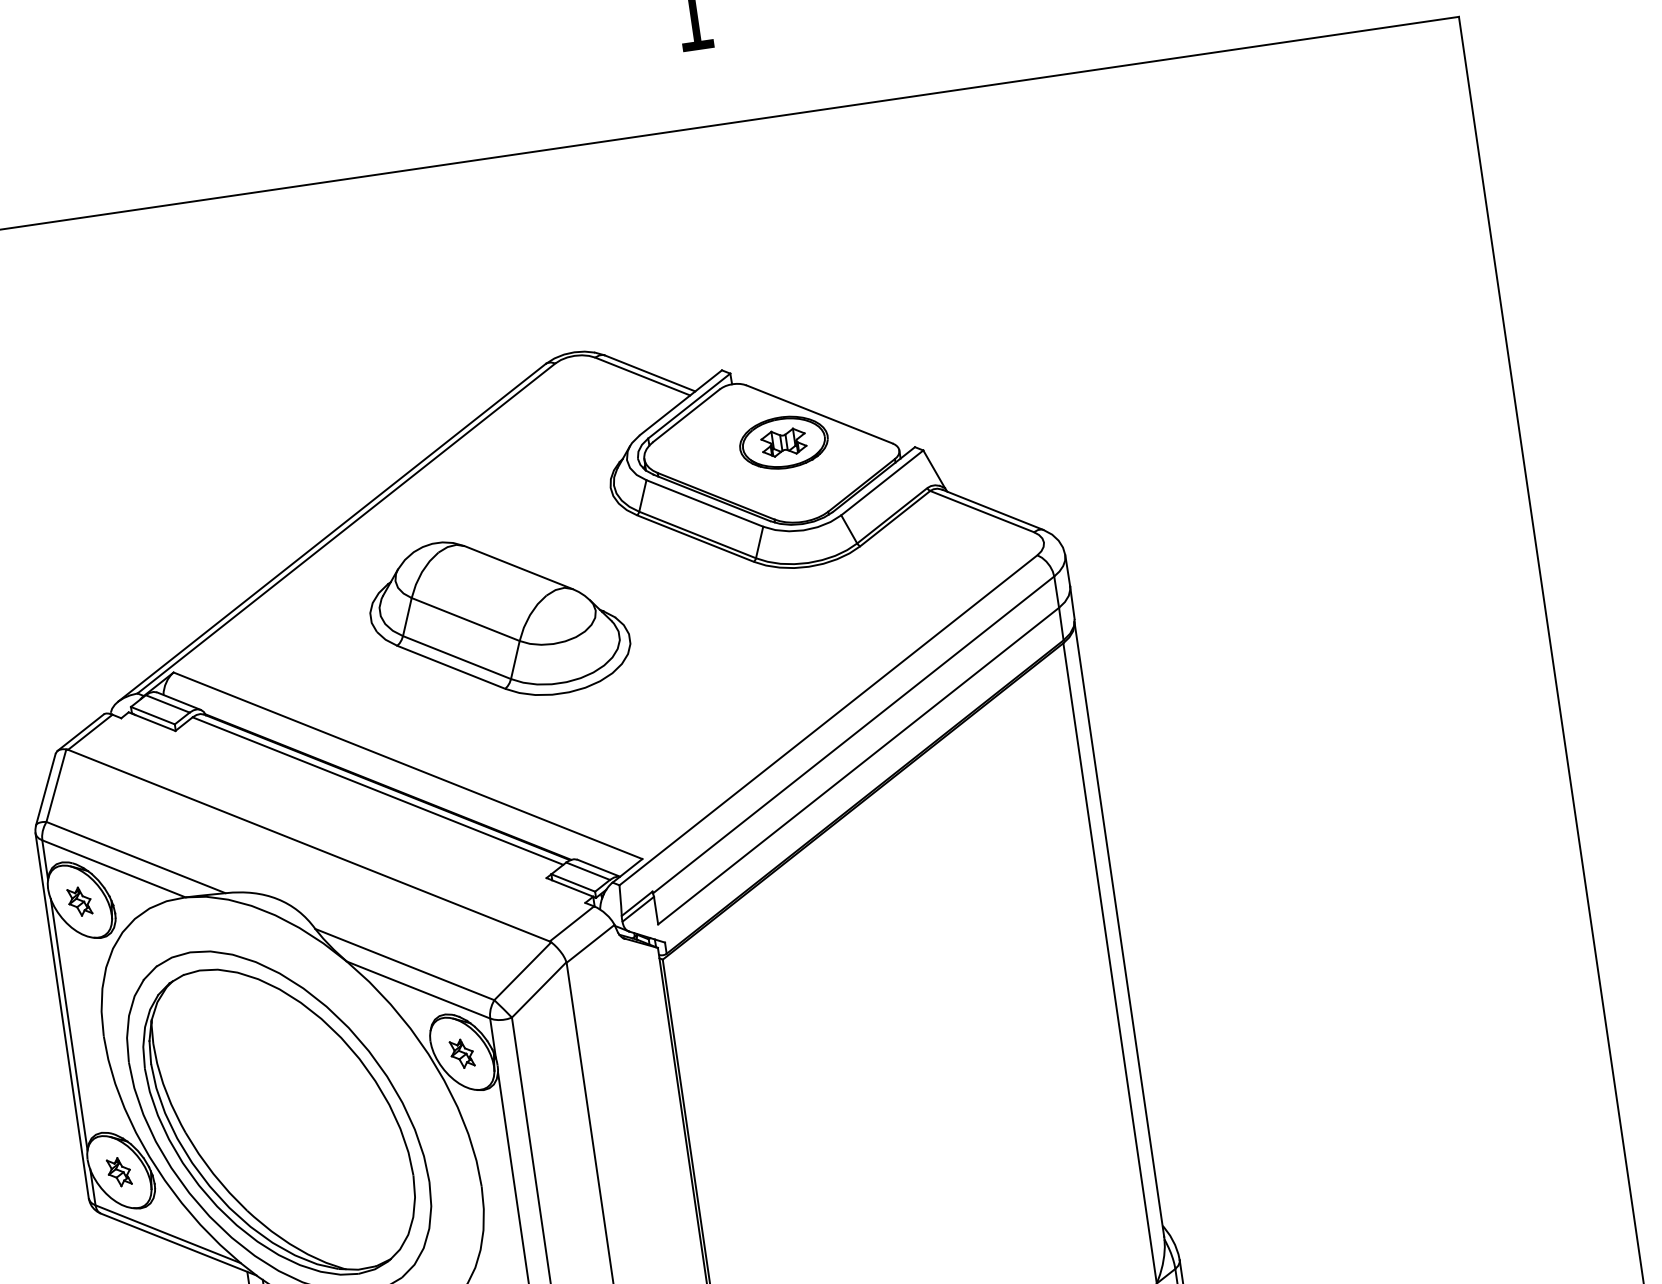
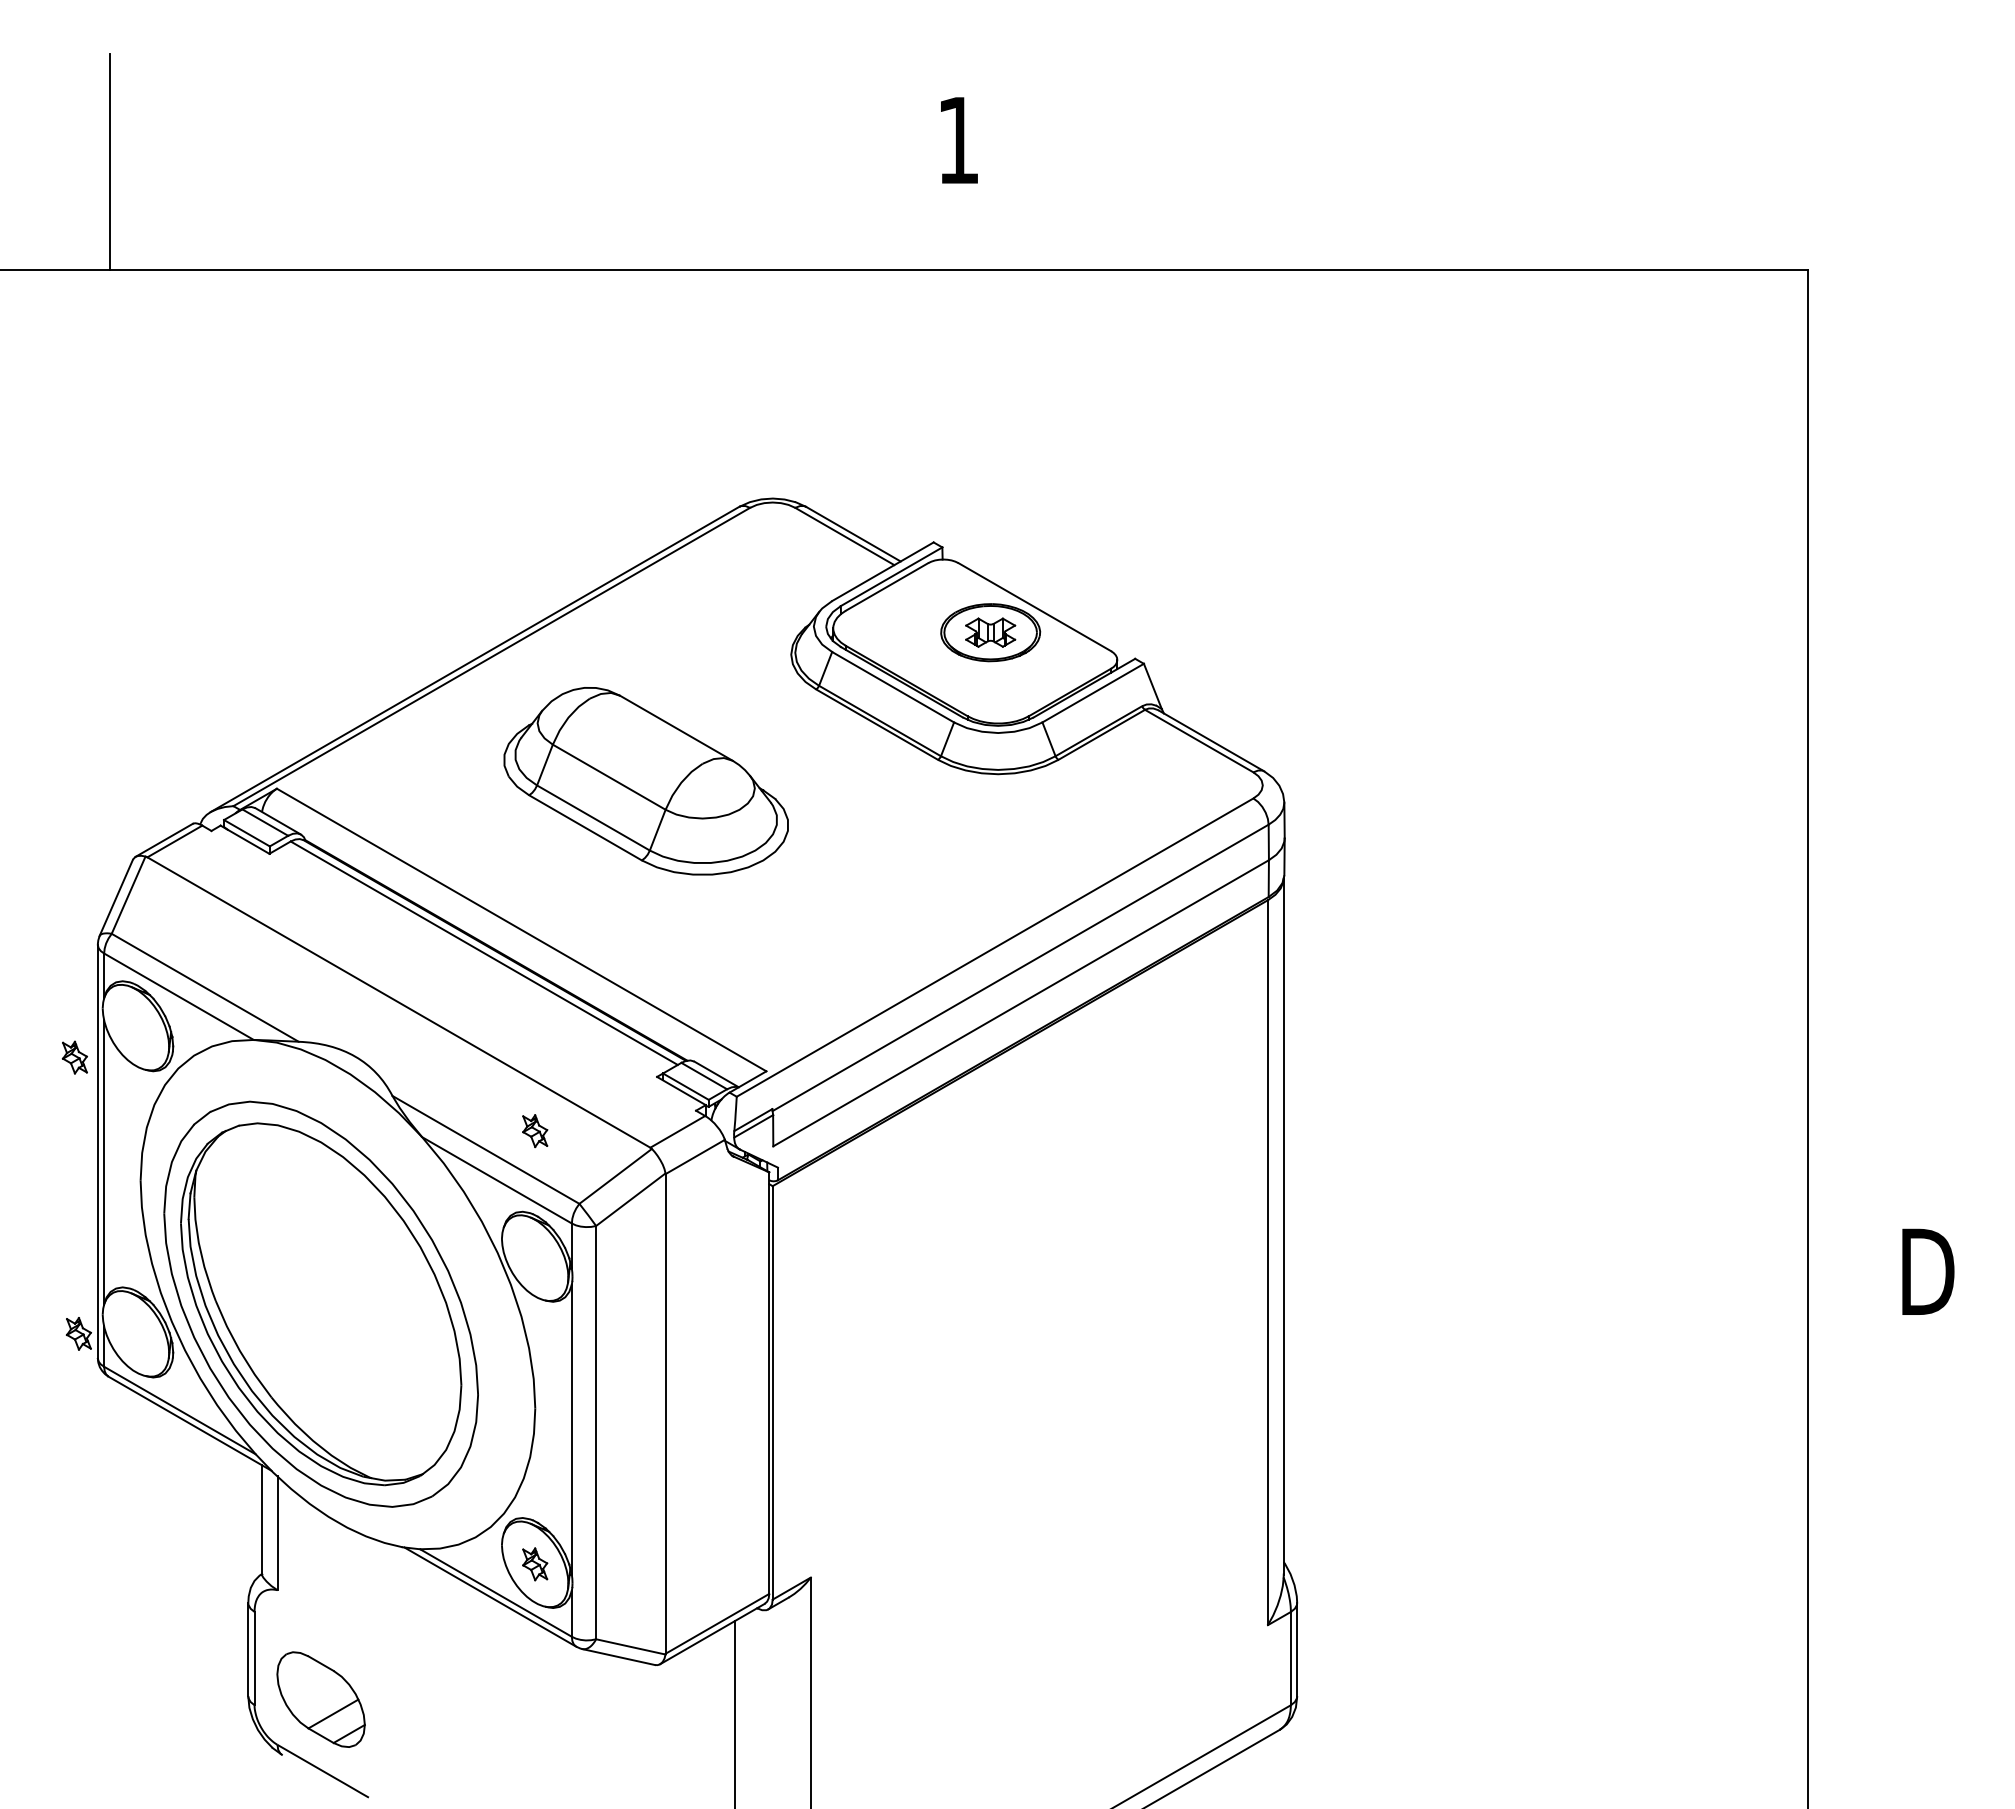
part: (79, 901) -> (74, 1057), moved
part: (462, 1054) -> (535, 1131), moved
part: (118, 1171) -> (78, 1333), moved

